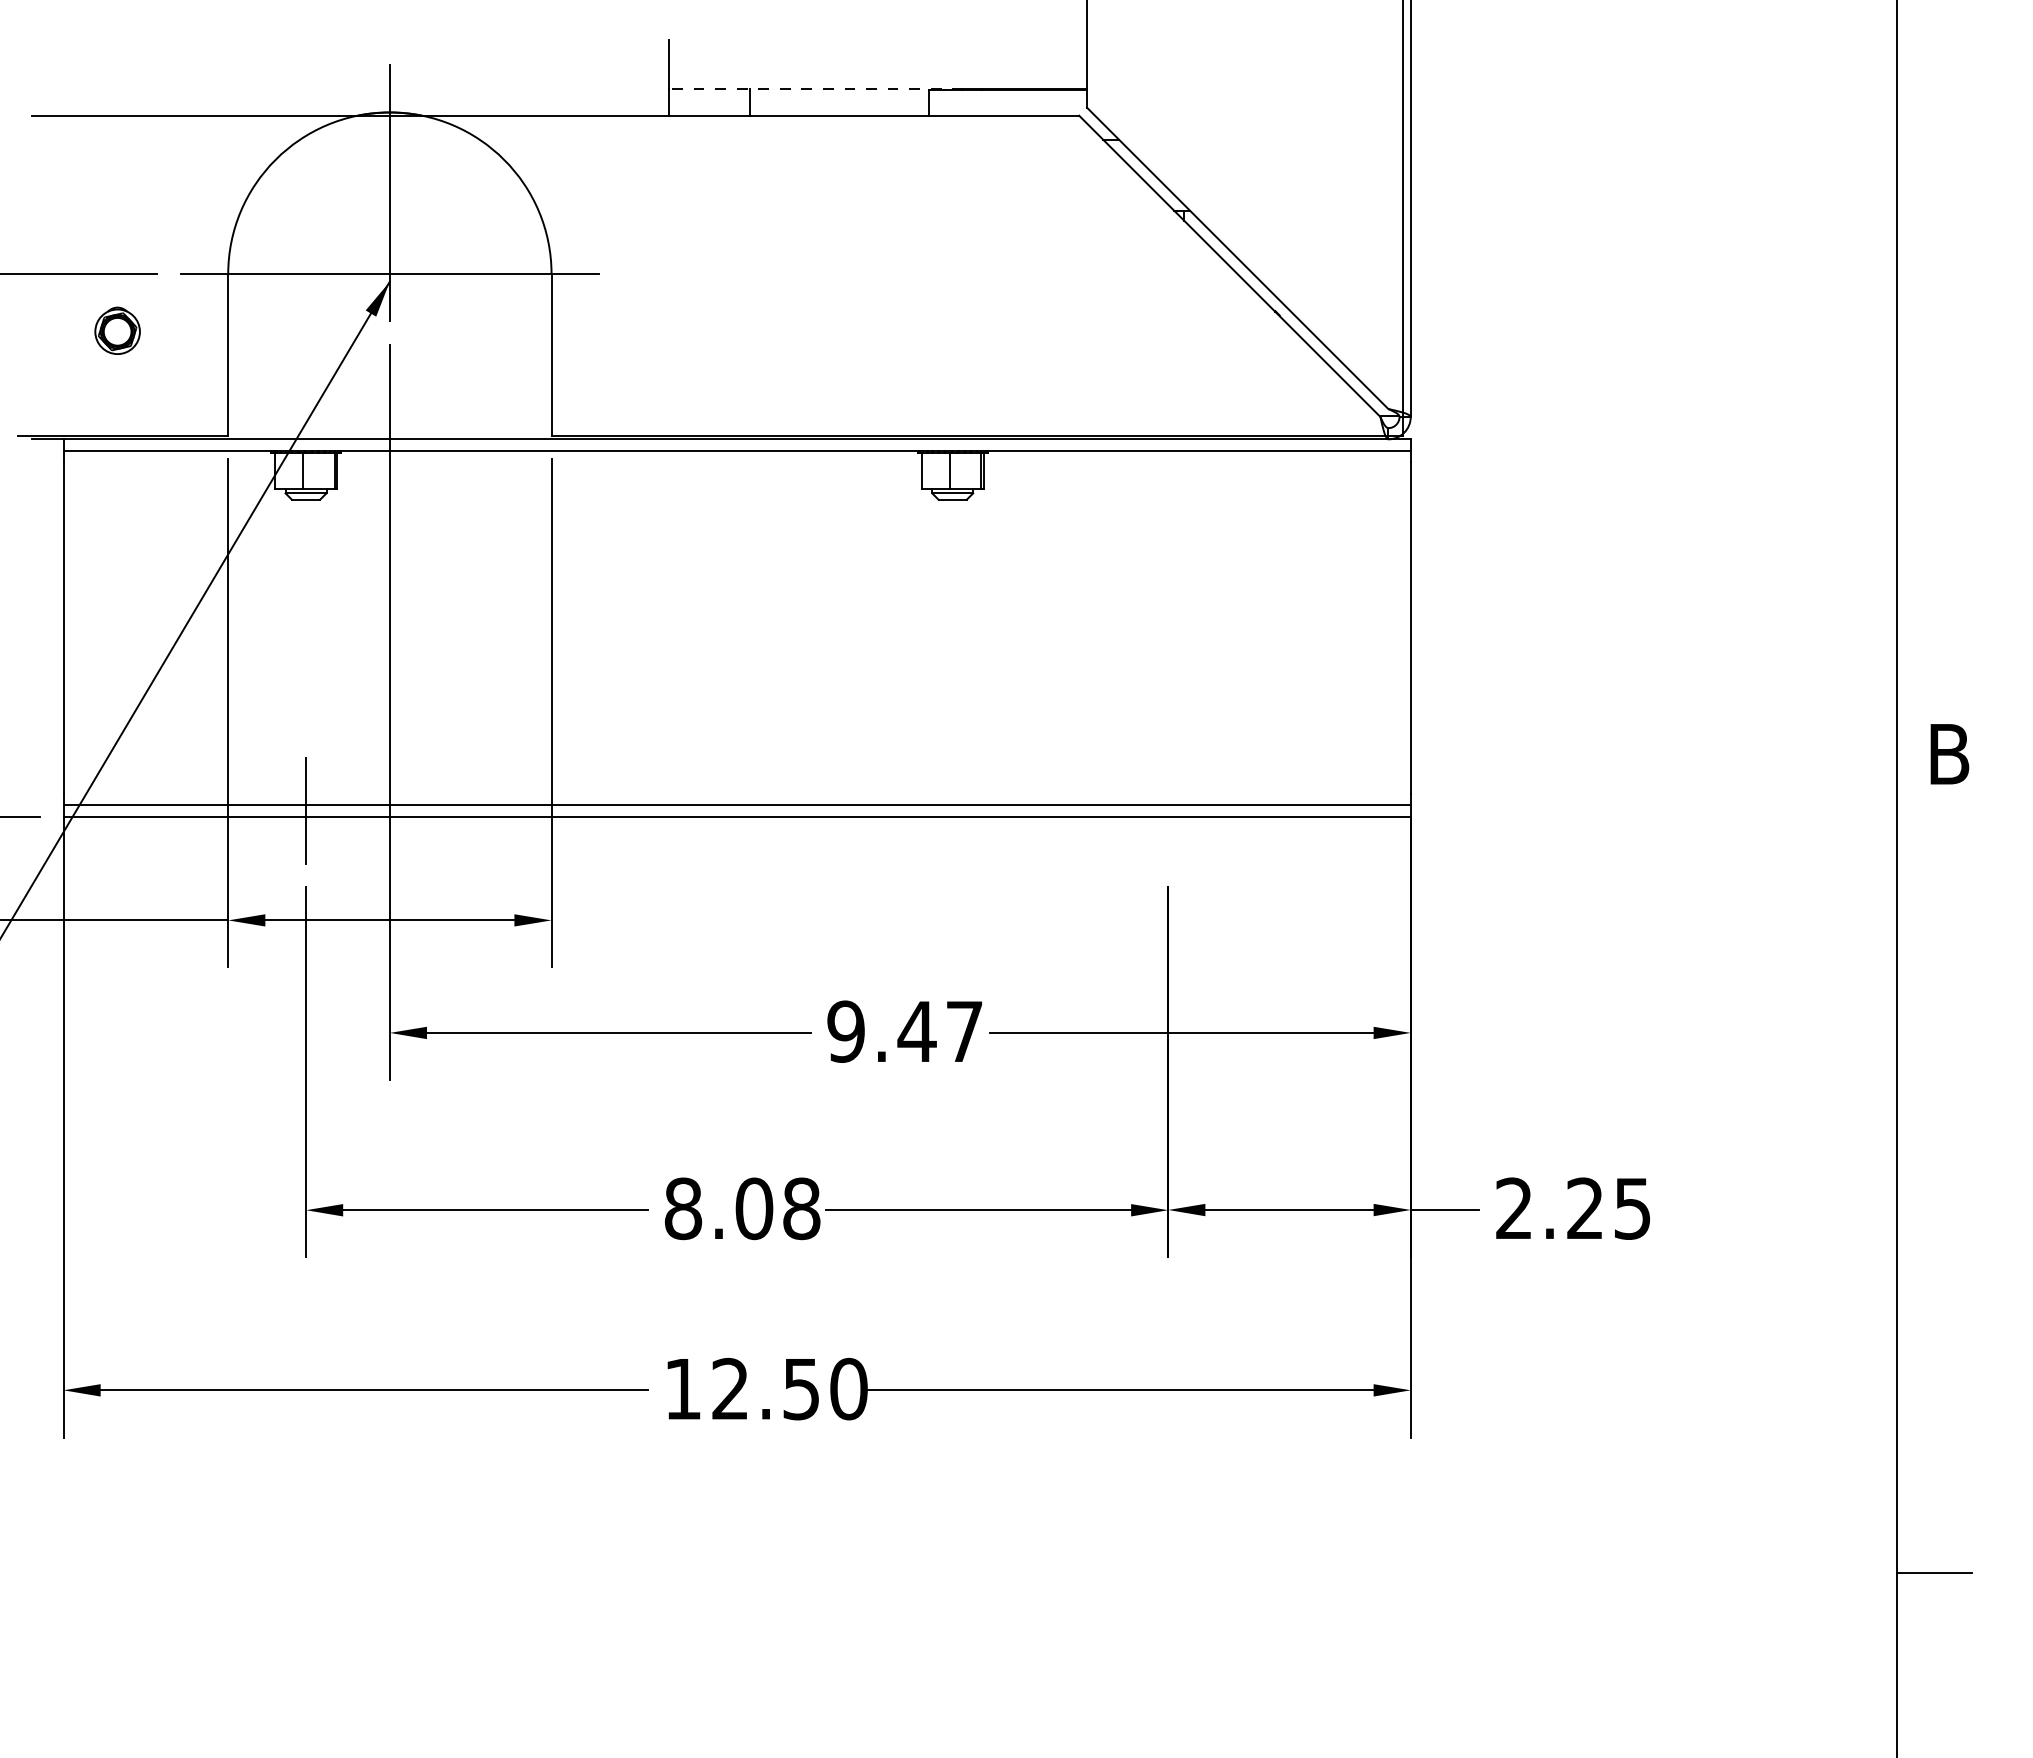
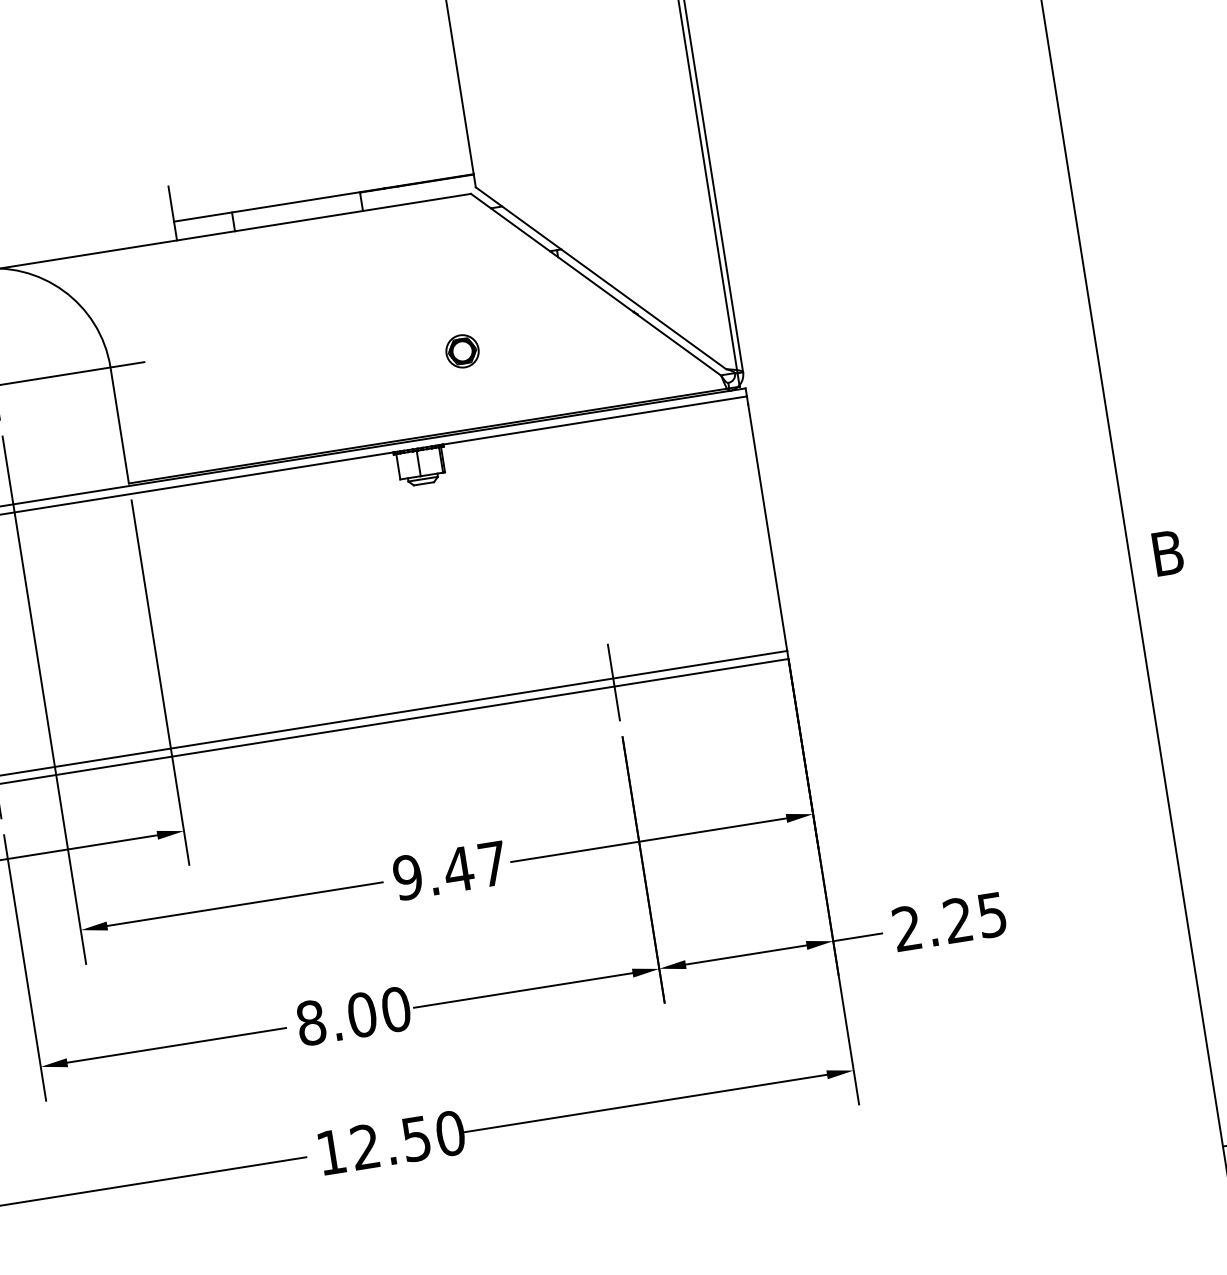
line: (816, 89) -> (279, 204), dashed -> solid
part: (1033, 327) -> (462, 351), added
line: (1168, 810) -> (614, 682), added
text: (801, 1208) -> (395, 1009), 8.08 -> 8.00

